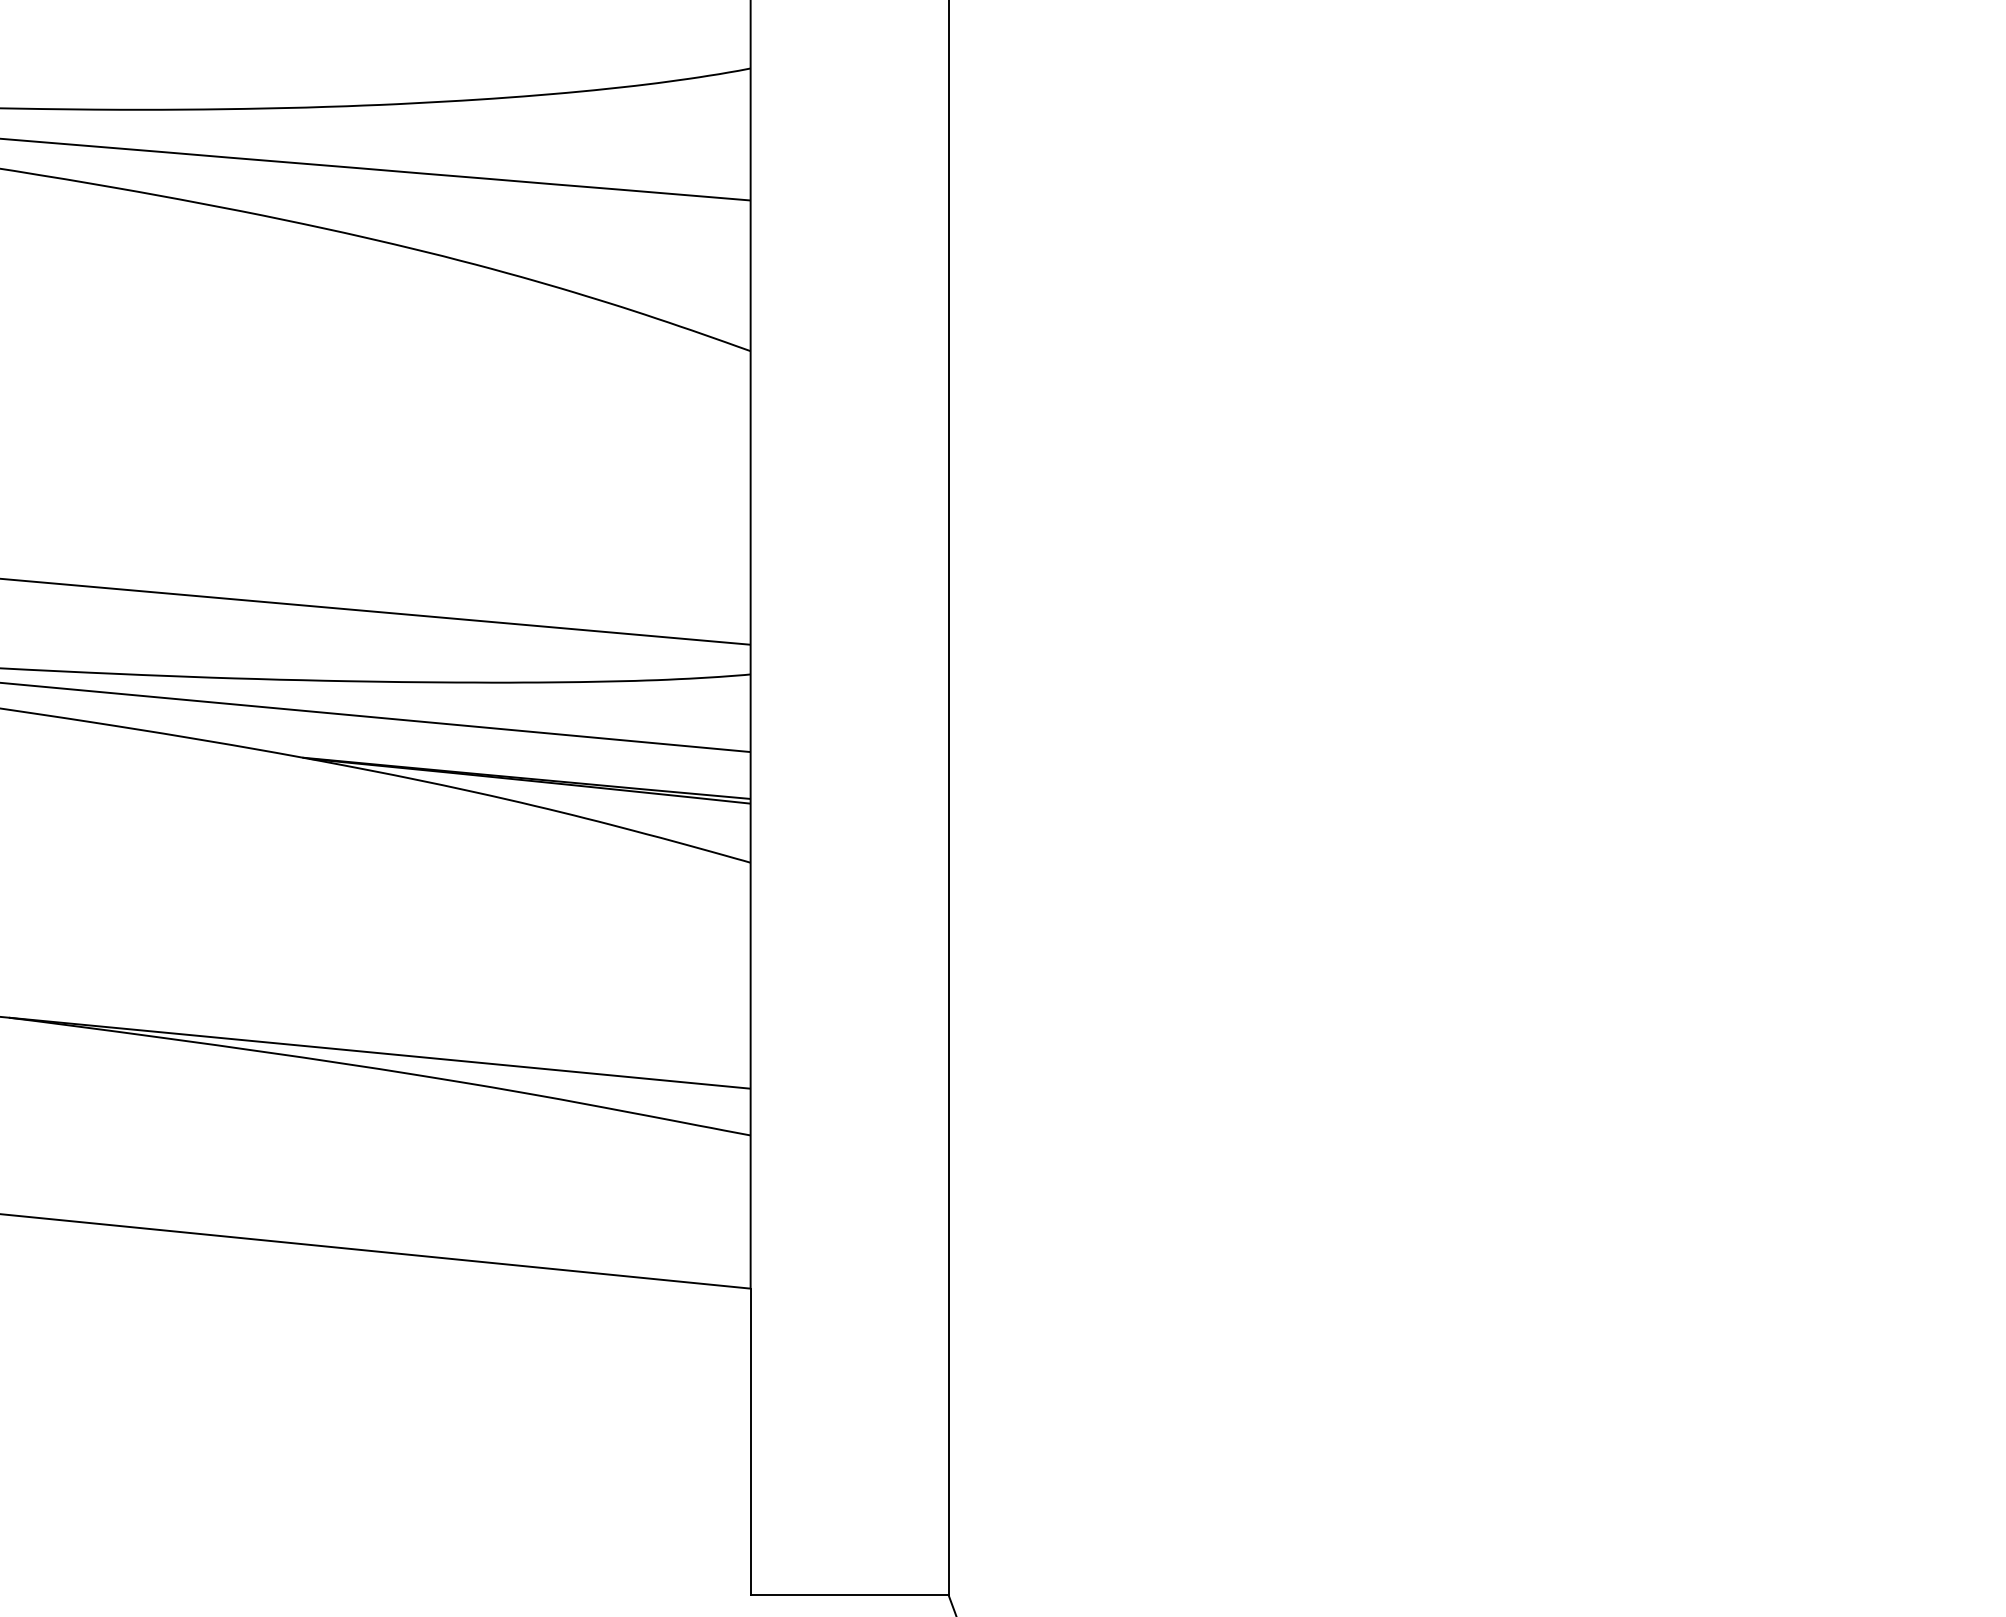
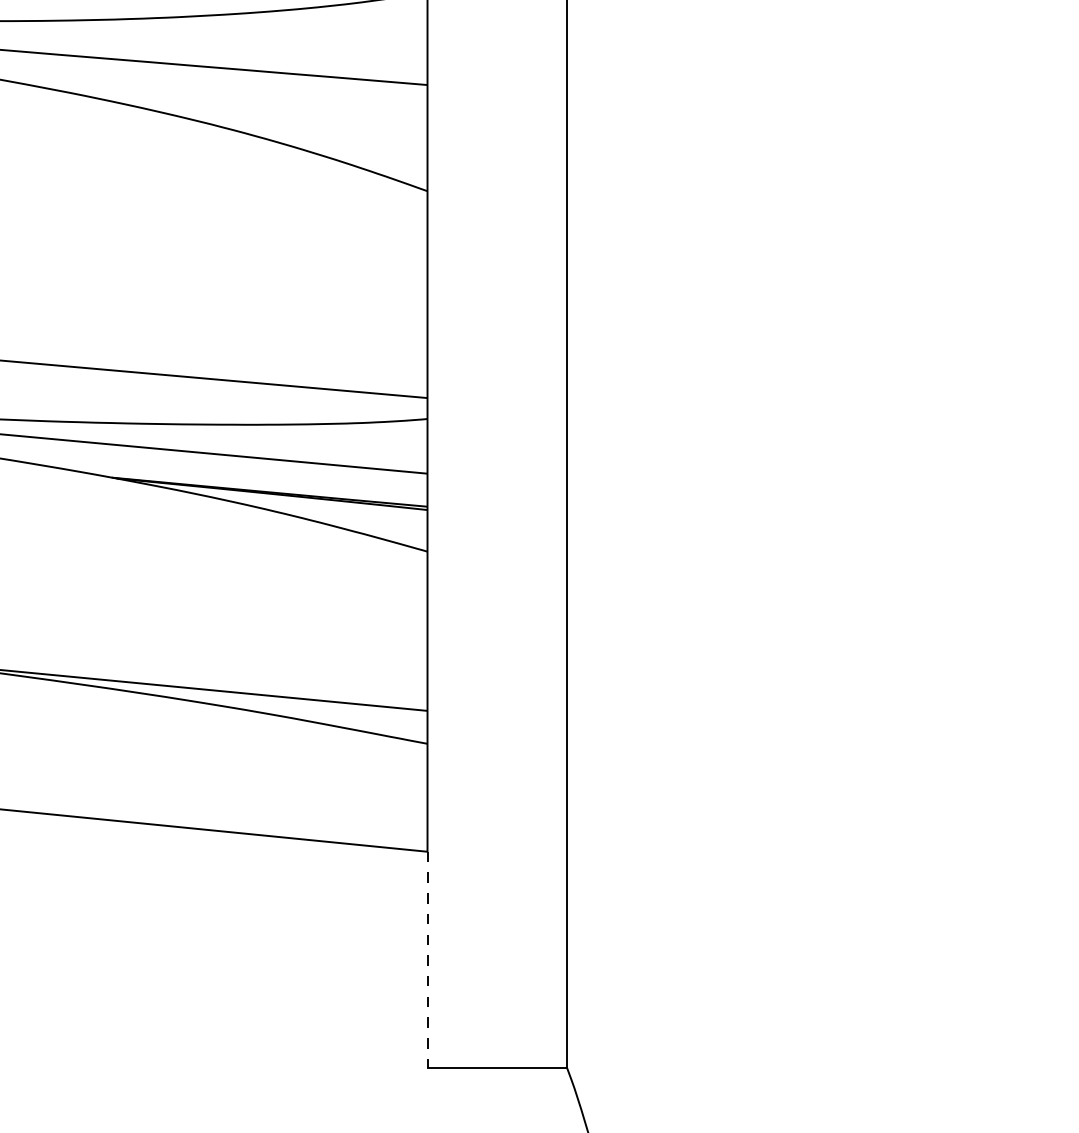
line: (750, 1442) -> (427, 960), solid -> dashed

